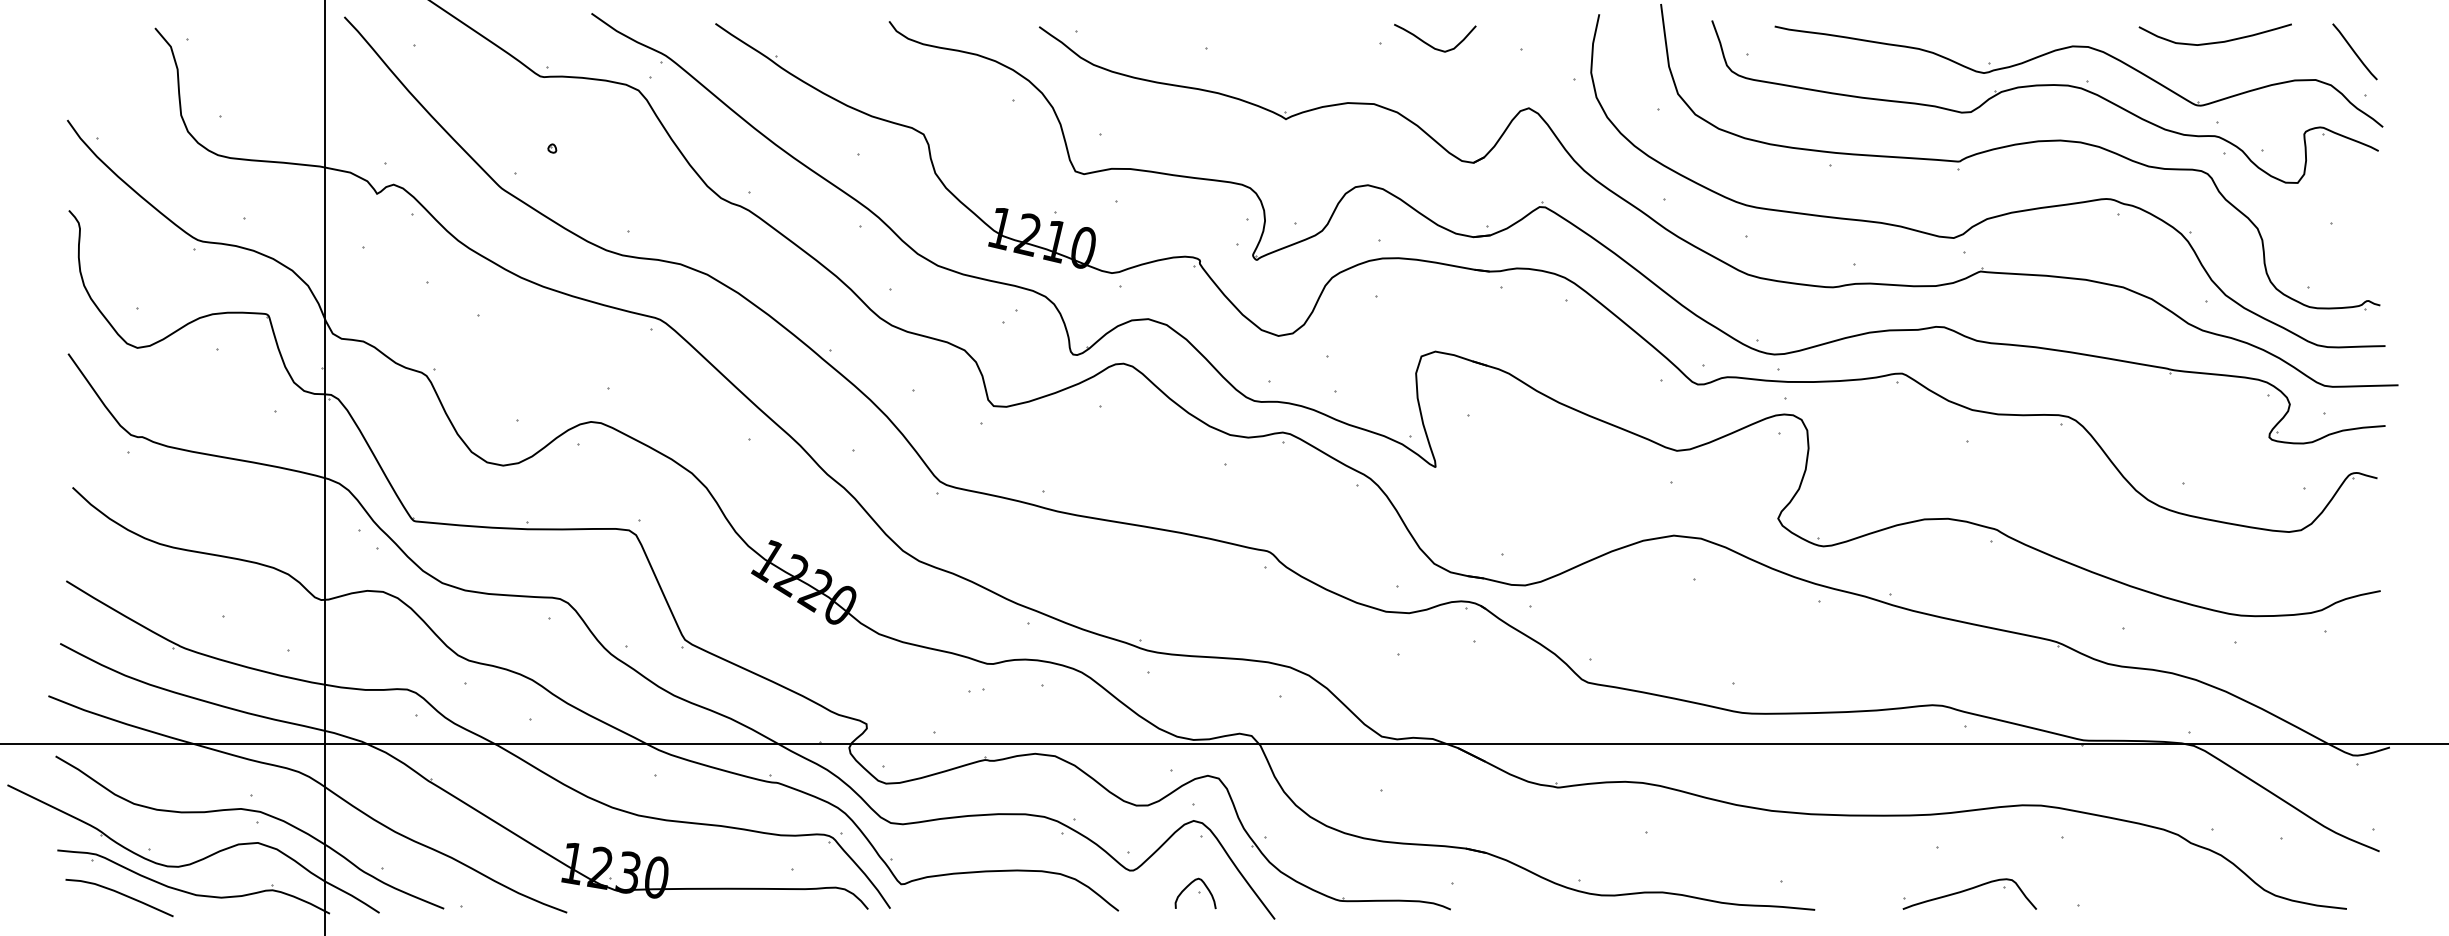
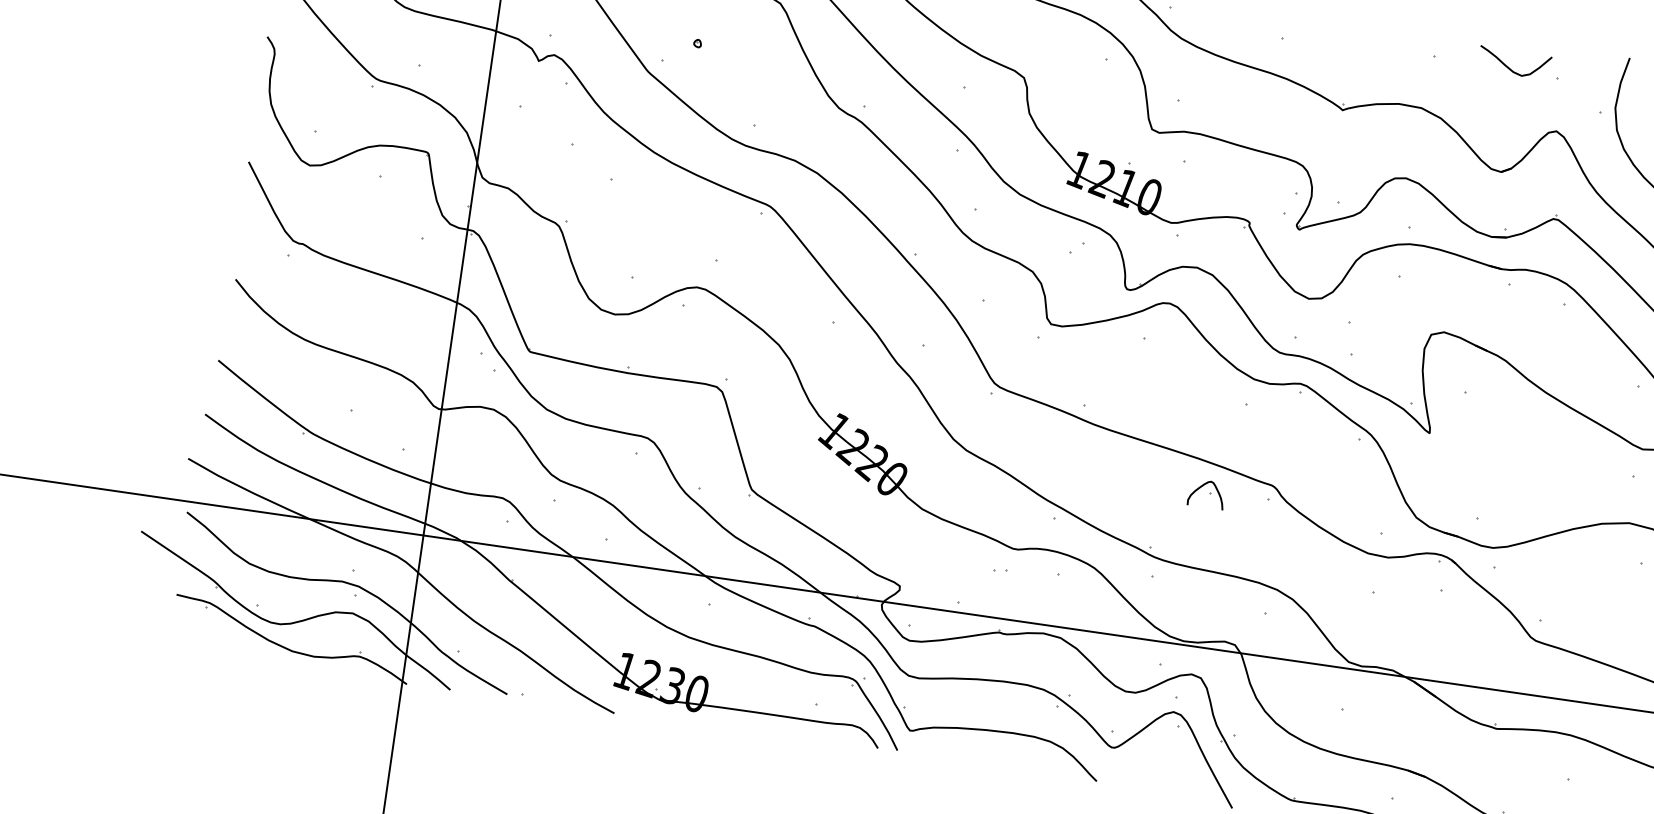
curve: (1431, 45) -> (1510, 68), moved
part: (1195, 893) -> (1206, 494), moved
curve: (120, 894) -> (226, 641), removed

